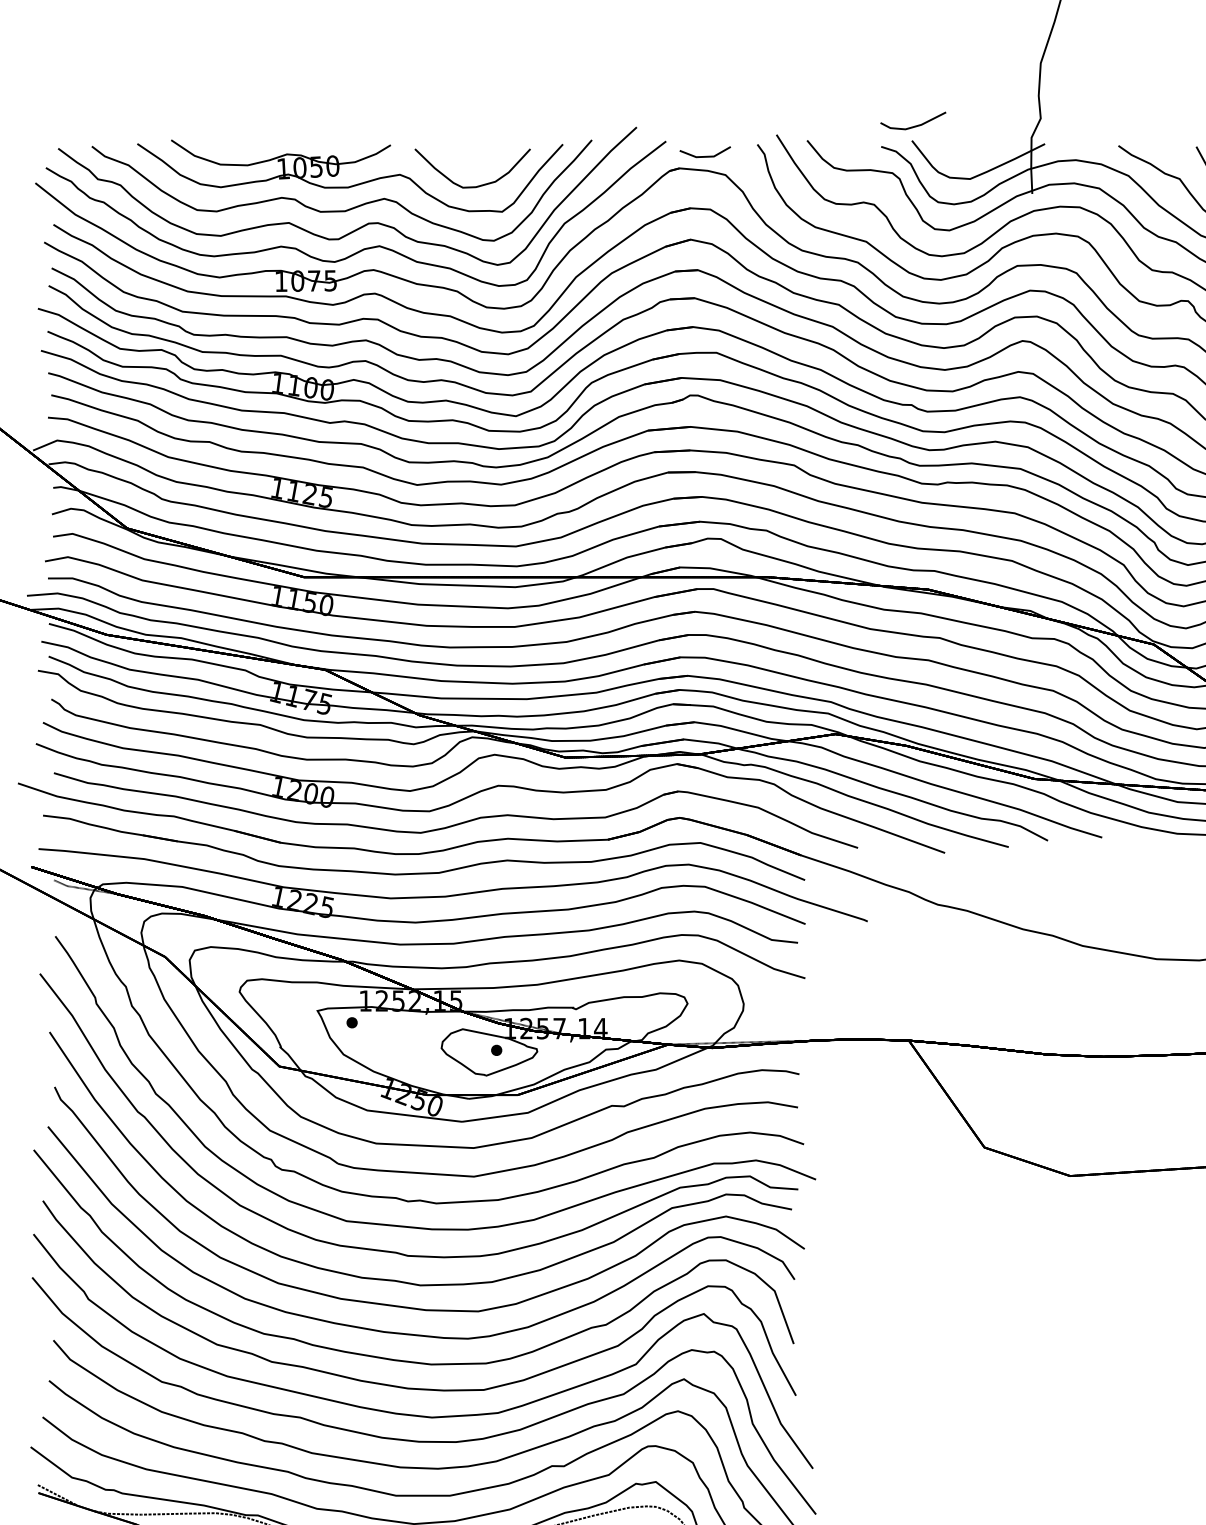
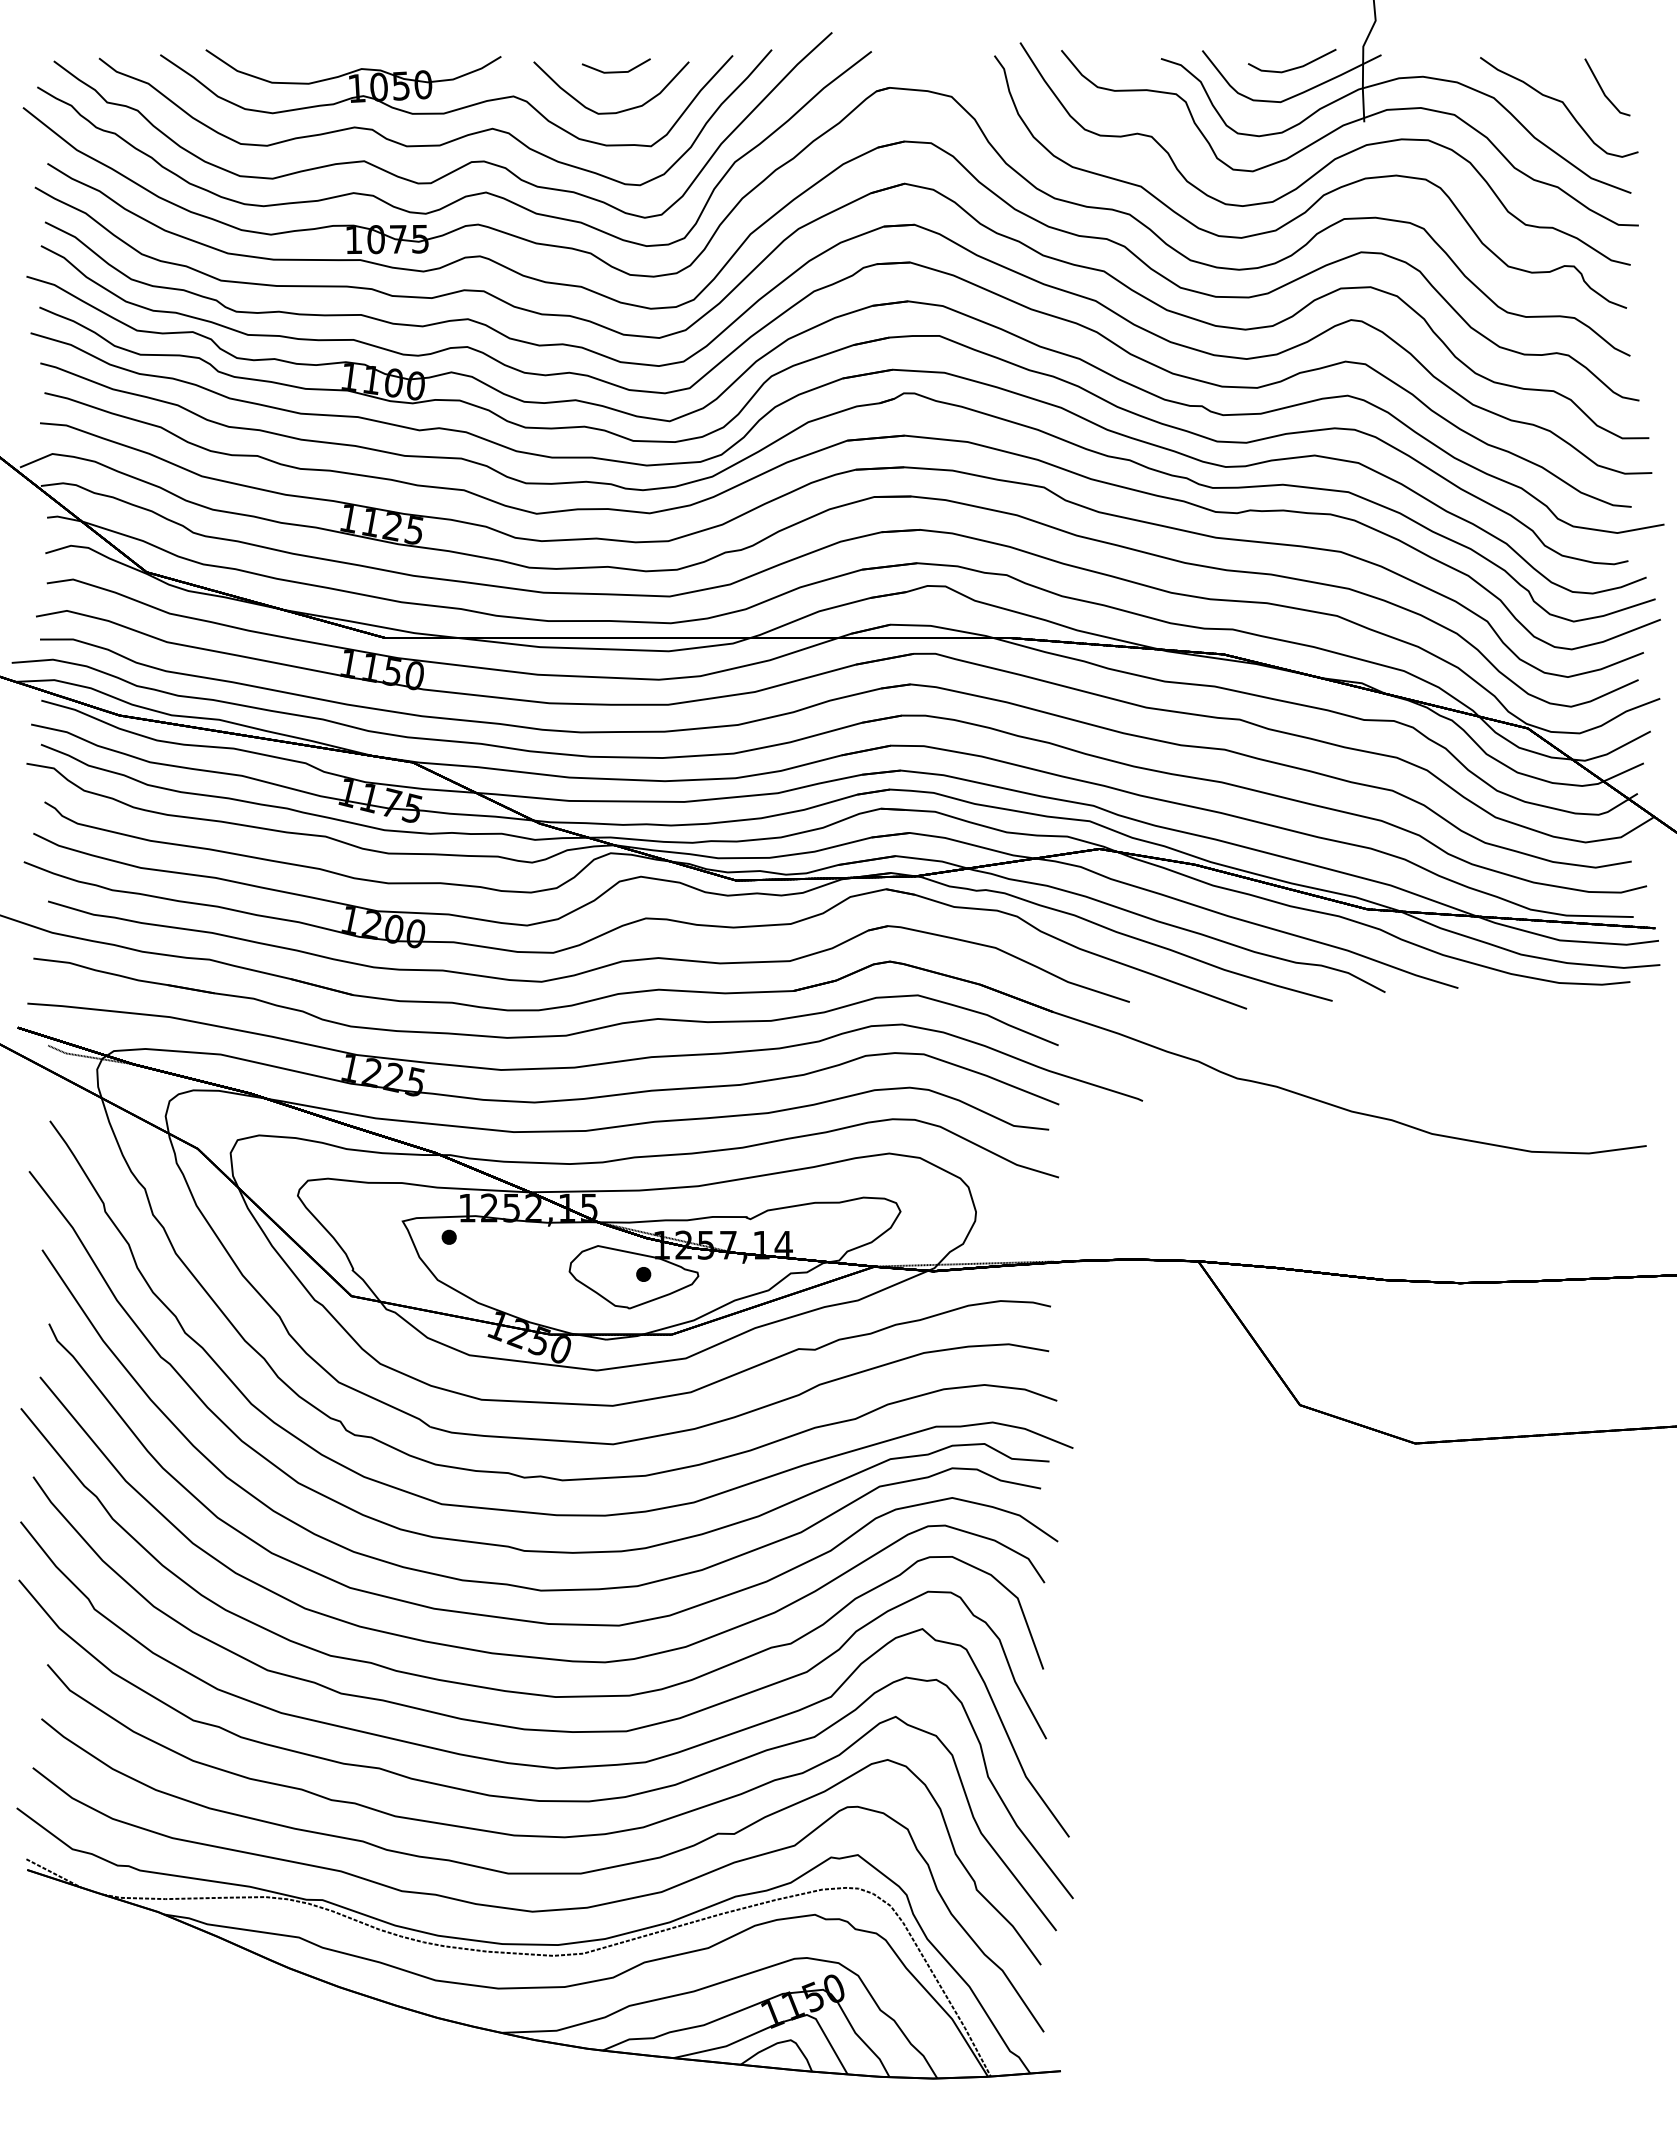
line: (915, 125) -> (1294, 67), moved
line: (704, 156) -> (615, 71), moved

